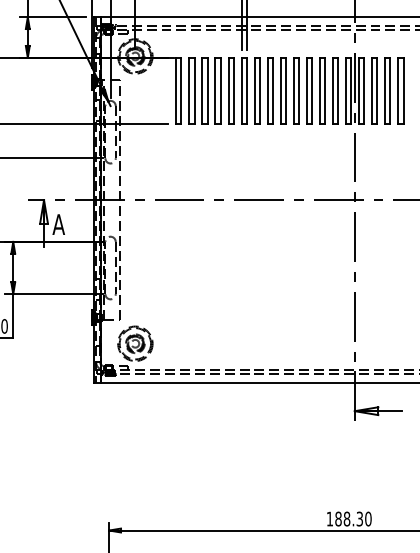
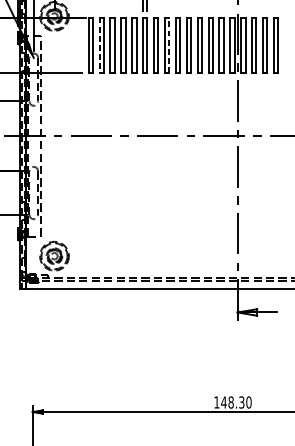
line: (272, 90) -> (168, 44), solid -> dashed
line: (189, 91) -> (99, 45), solid -> dashed
text: (338, 518) -> (224, 402), 188.30 -> 148.30

